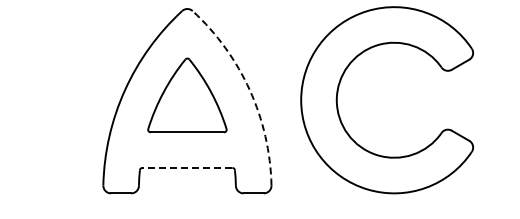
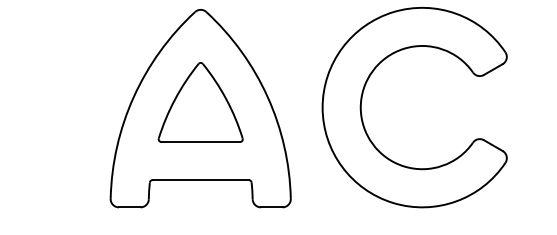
arc: (249, 90) -> (267, 97), dashed -> solid
line: (187, 167) -> (200, 179), dashed -> solid

